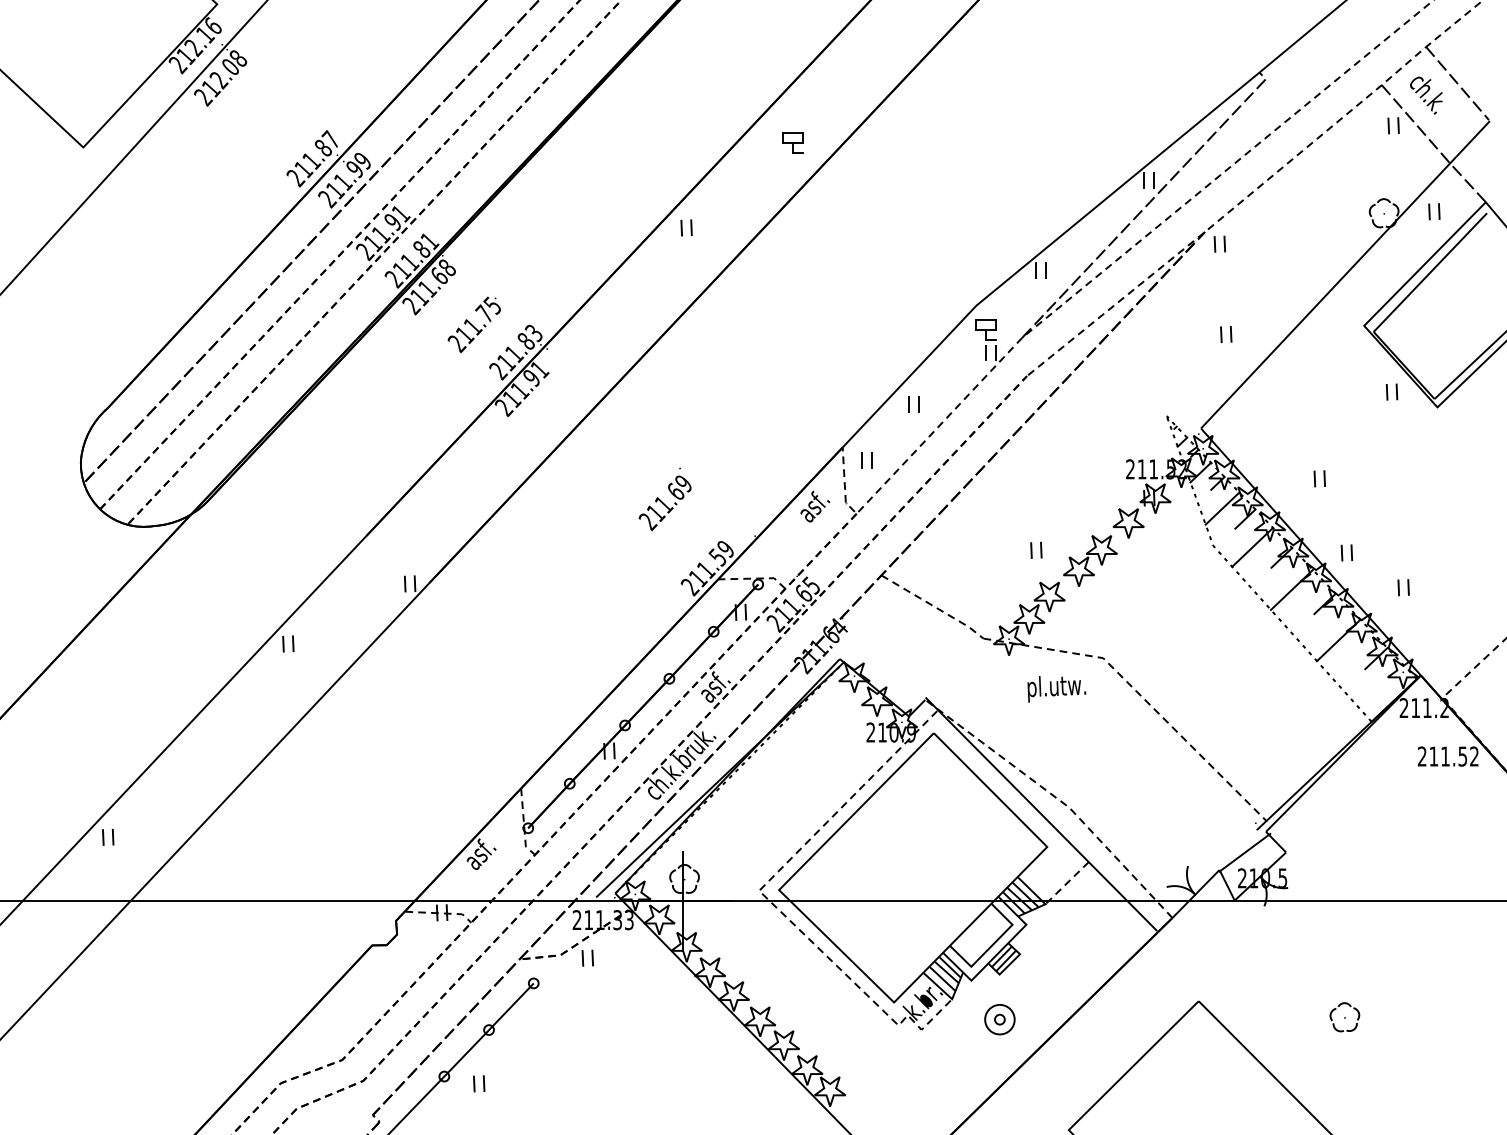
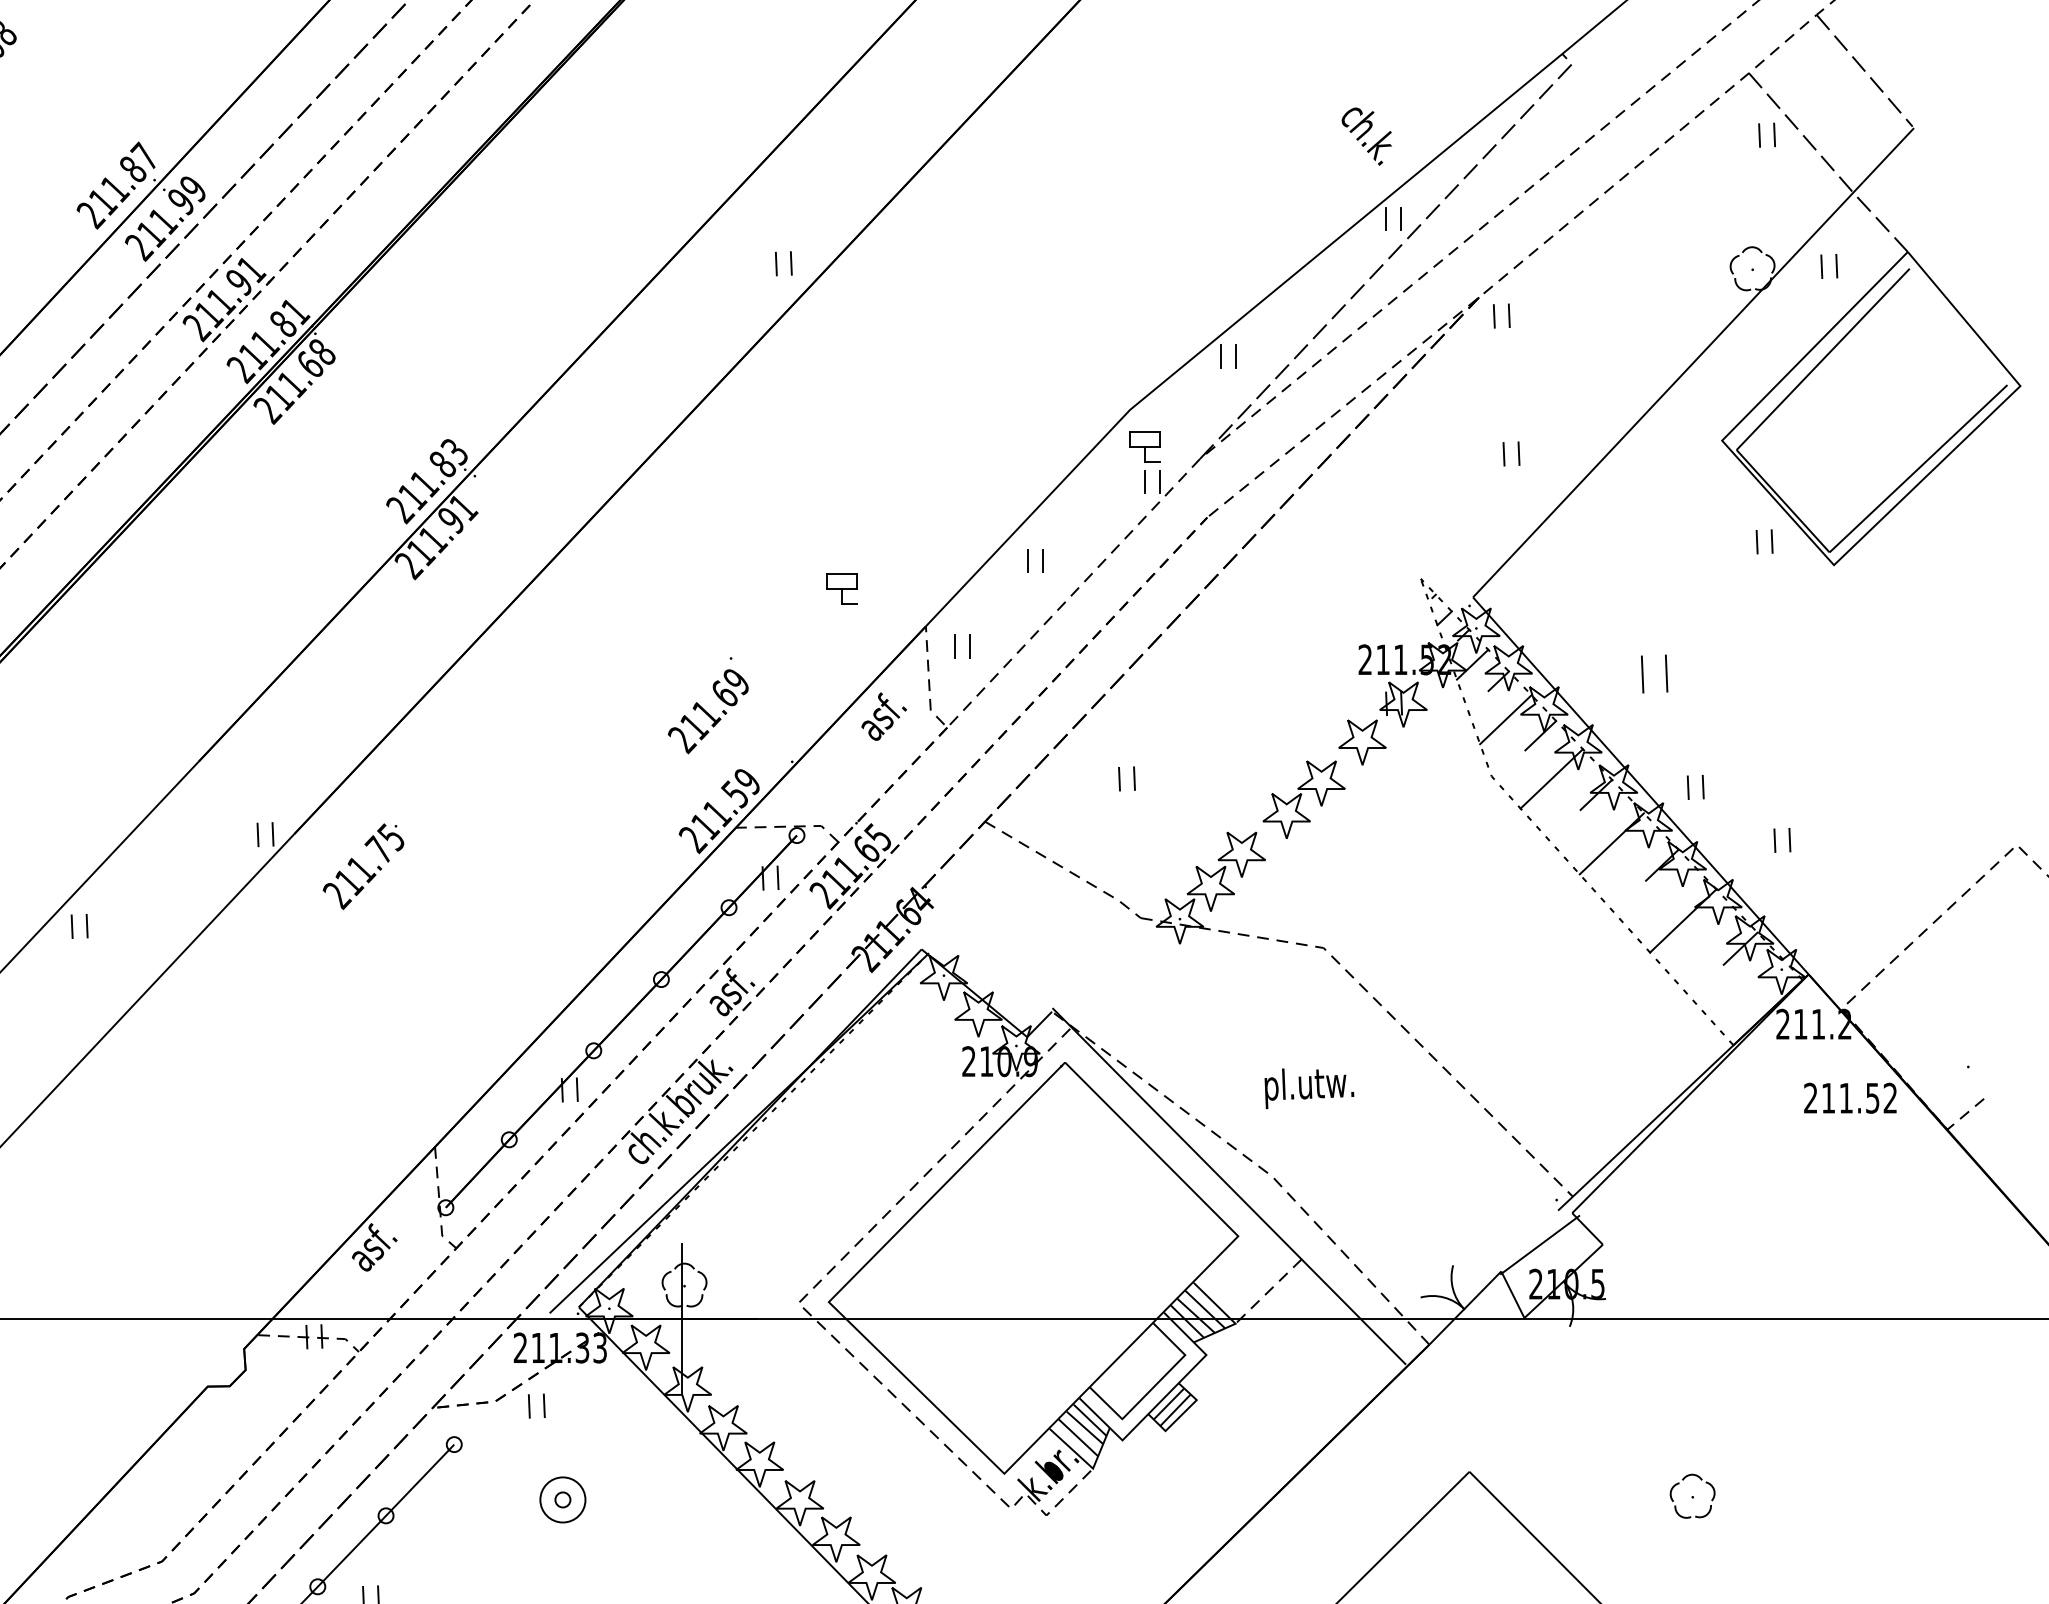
text: (1426, 95) -> (1366, 136), moved
part: (792, 142) -> (841, 588), moved
part: (686, 227) -> (783, 263), moved
text: (473, 324) -> (362, 866), moved
part: (1319, 478) -> (1653, 673), size x1.6
text: (664, 499) -> (707, 705), moved
part: (1036, 549) -> (1127, 777), moved
text: (1056, 689) -> (1308, 1089), moved
part: (999, 1019) -> (562, 1499), moved

